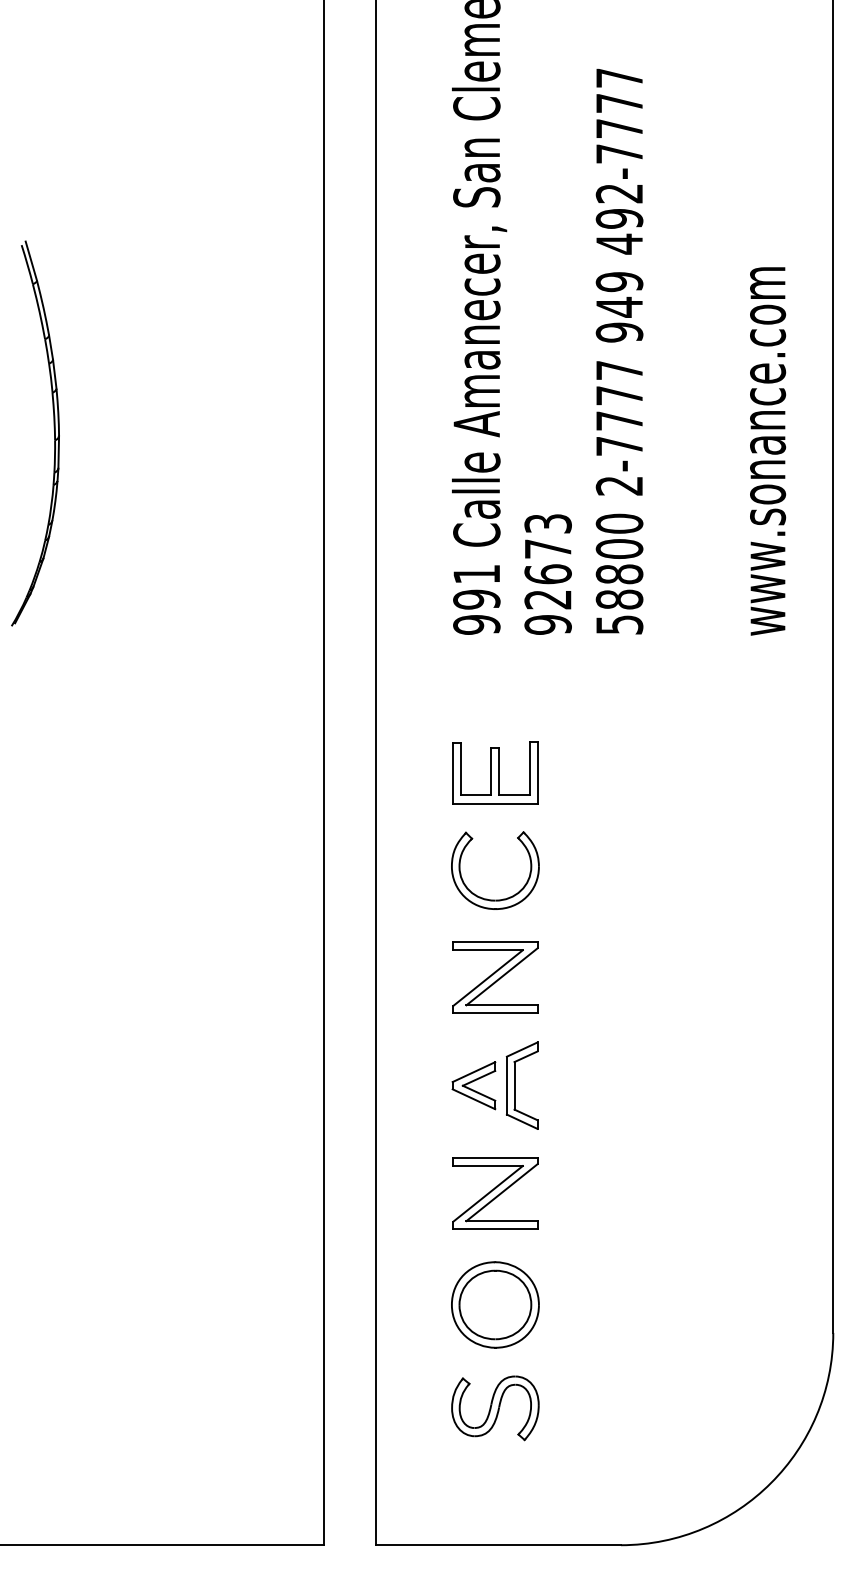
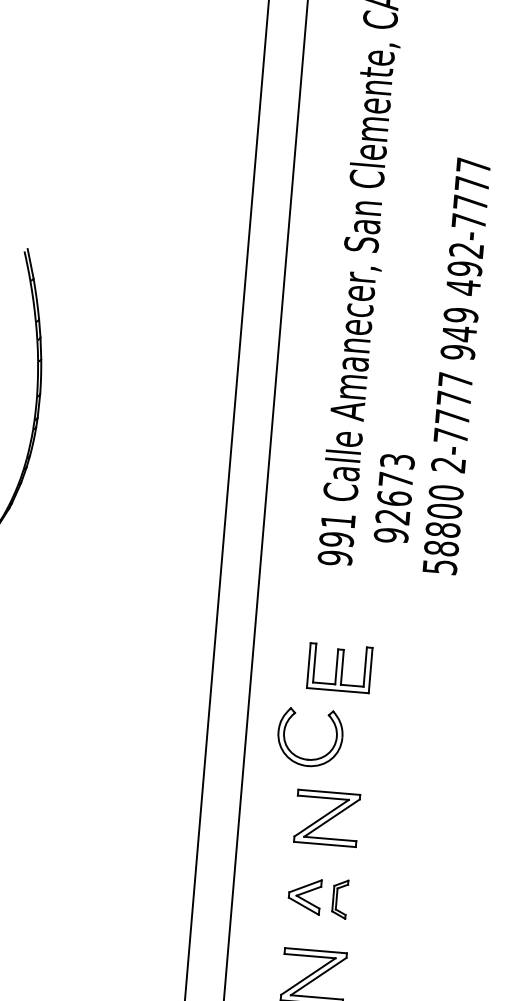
text: (547, 574) -> (393, 498), moved
part: (495, 899) -> (308, 758), moved
part: (521, 1085) -> (339, 899), size x0.6

